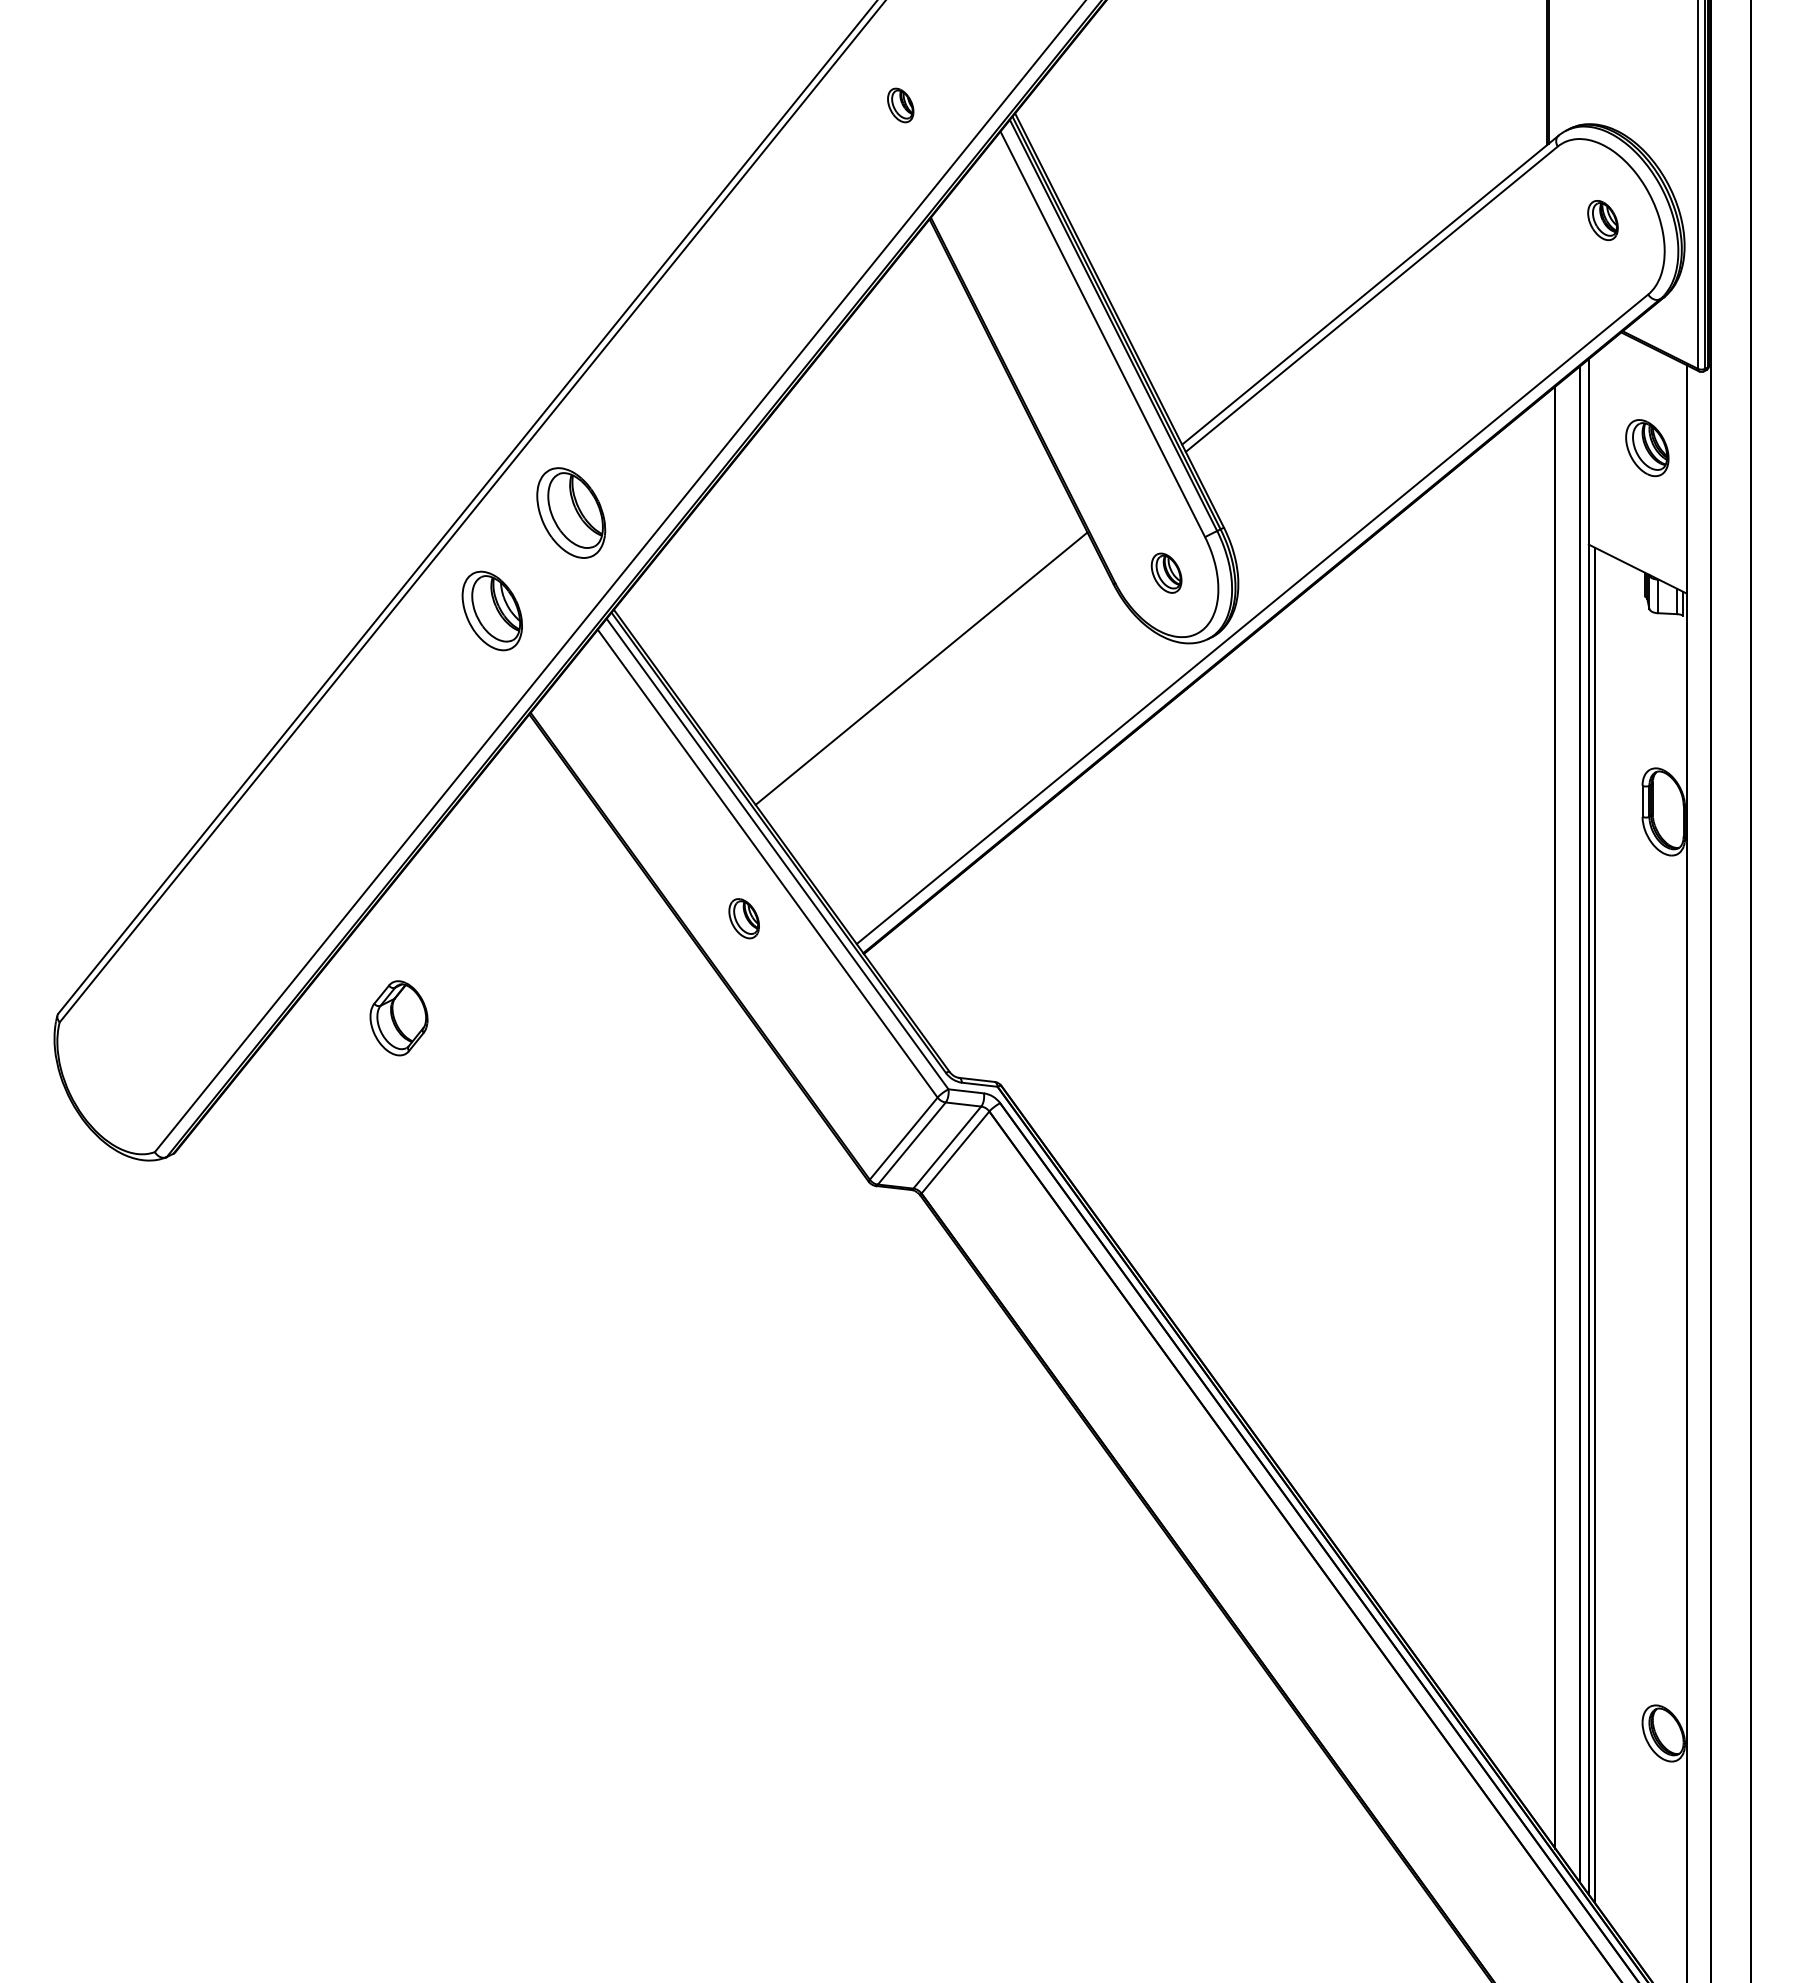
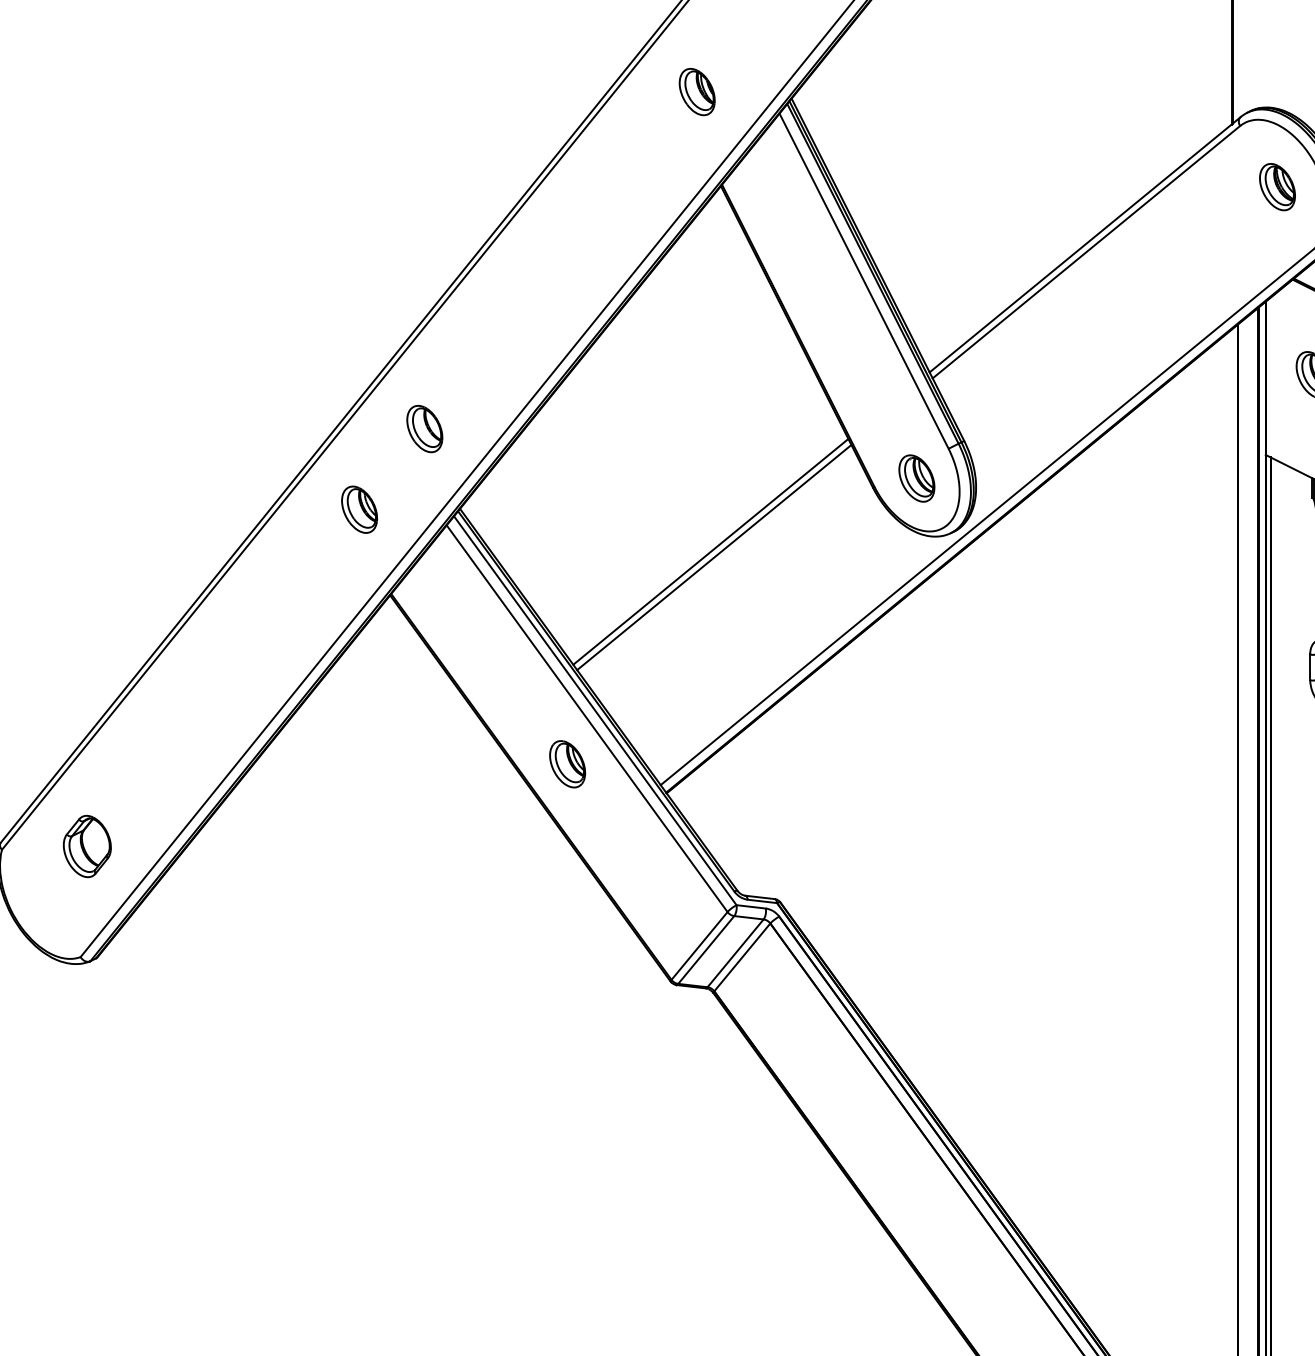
part: (900, 105) -> (696, 92), size x1.67
part: (1602, 220) -> (1277, 187), size x1.43
part: (571, 513) -> (424, 429), size x0.62
part: (1166, 573) -> (916, 478), size x1.43
part: (492, 610) -> (359, 509), size x0.71
line: (916, 661) -> (710, 551), added
part: (744, 918) -> (567, 764), size x1.43
part: (398, 1018) -> (86, 846), moved

